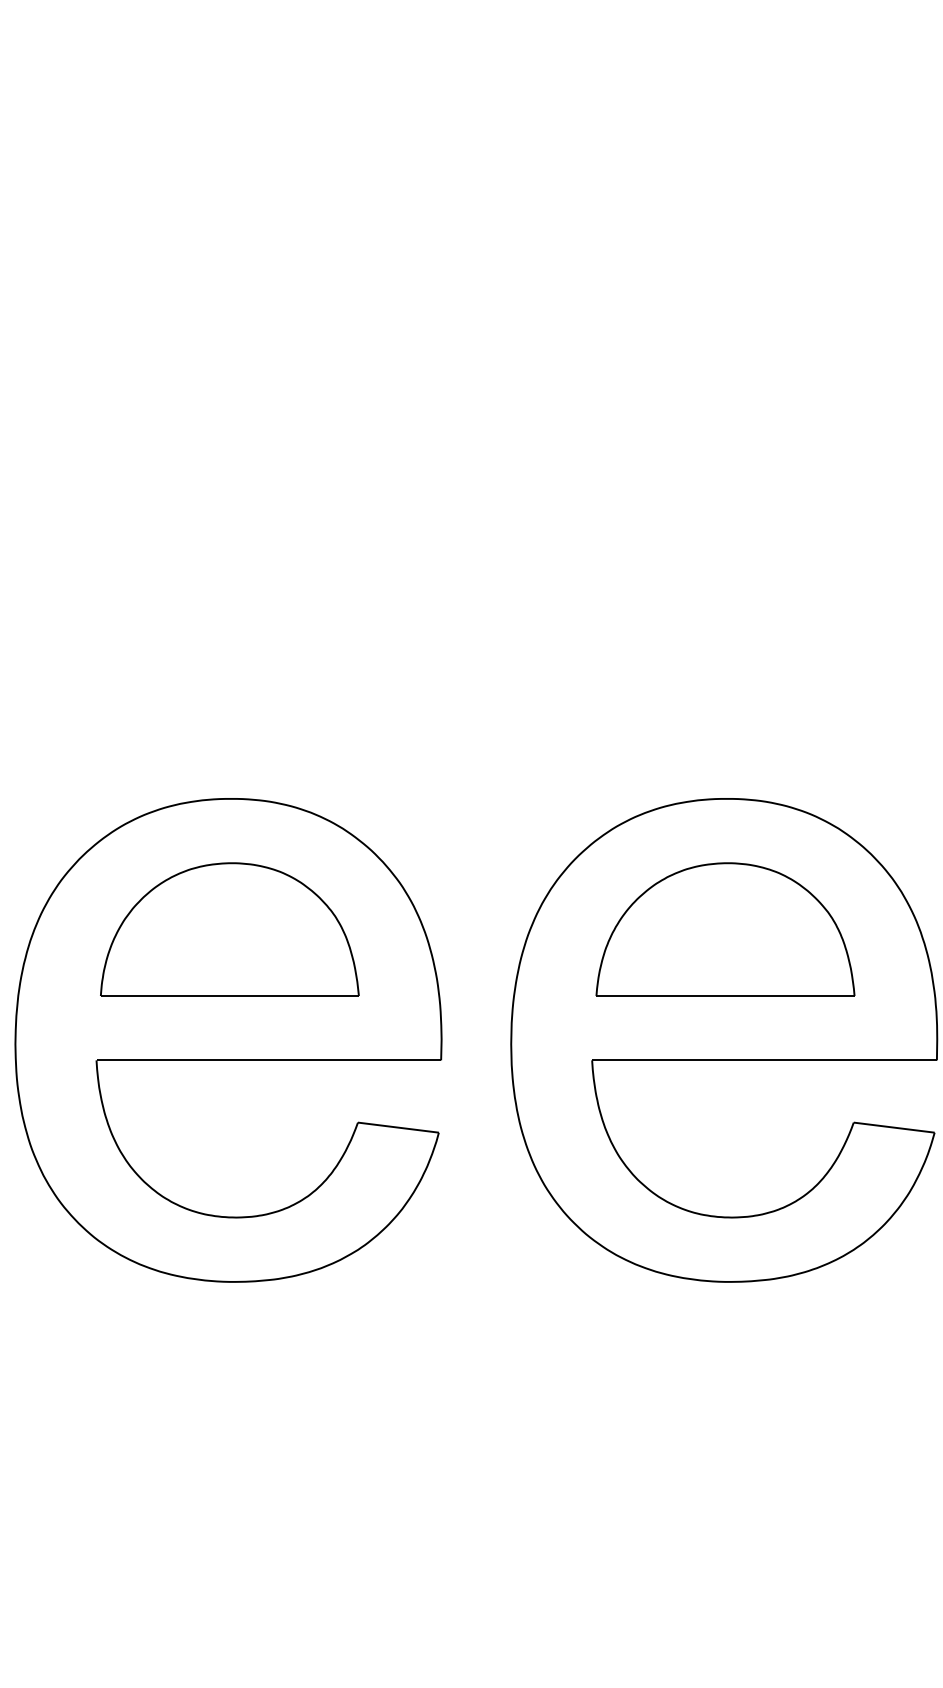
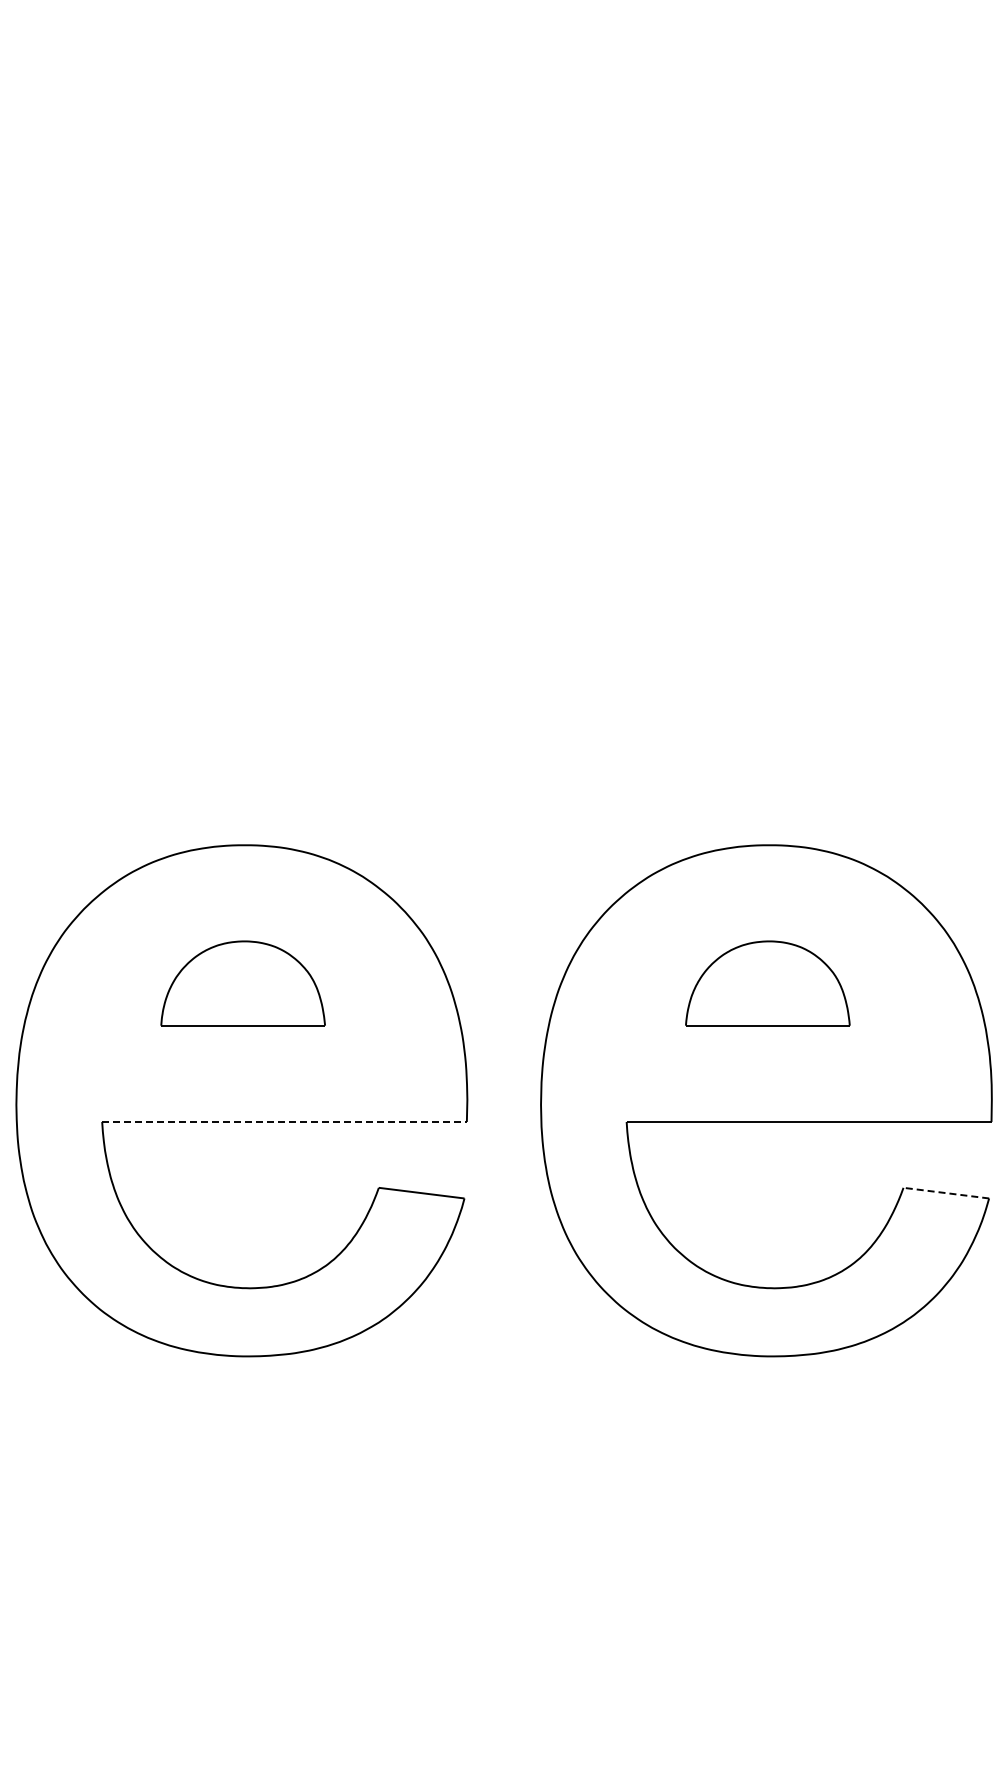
part: (229, 929) -> (242, 983), size x0.6
part: (725, 929) -> (767, 983), size x0.6
line: (269, 1059) -> (285, 1121), solid -> dashed
line: (893, 1127) -> (945, 1193), solid -> dashed

